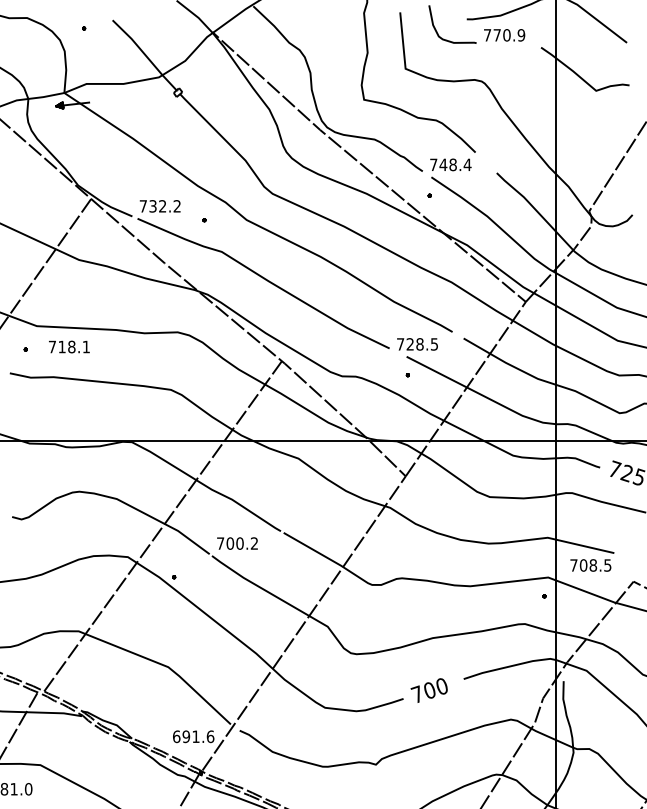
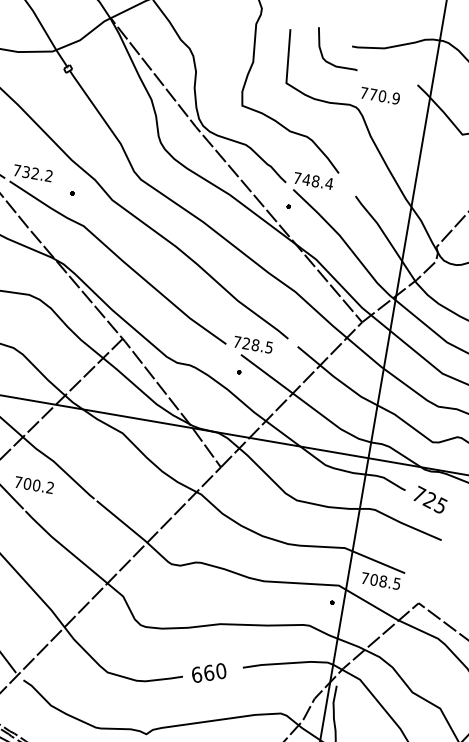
text: (504, 35) -> (380, 96), moved
text: (237, 543) -> (34, 485), moved
text: (422, 691) -> (202, 672), 700 -> 660

